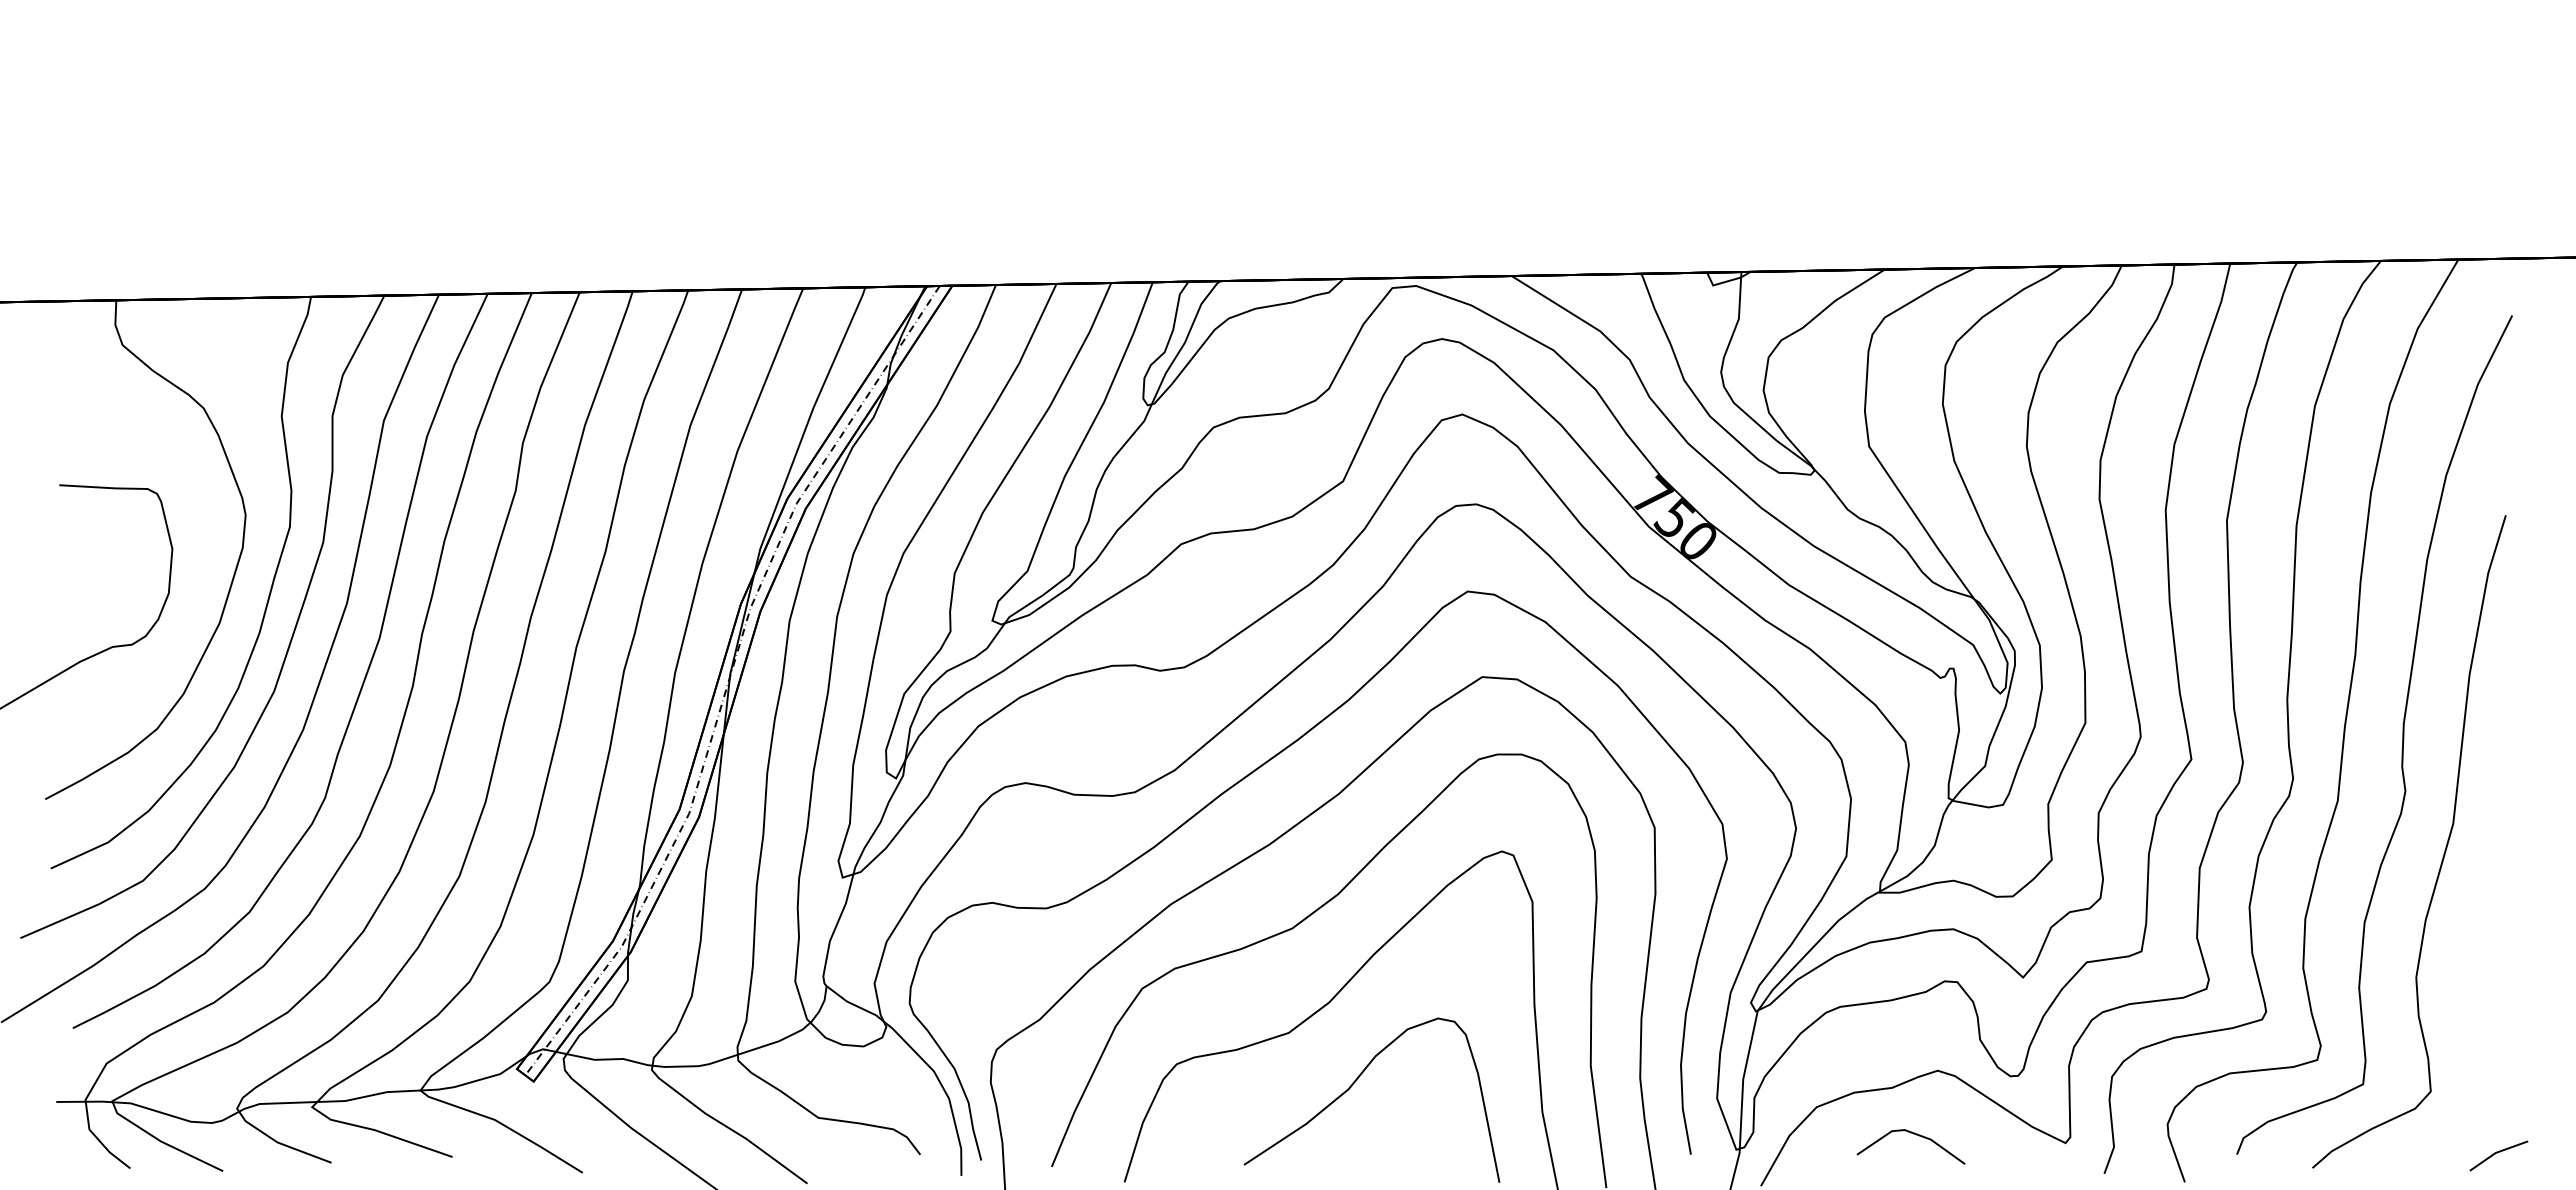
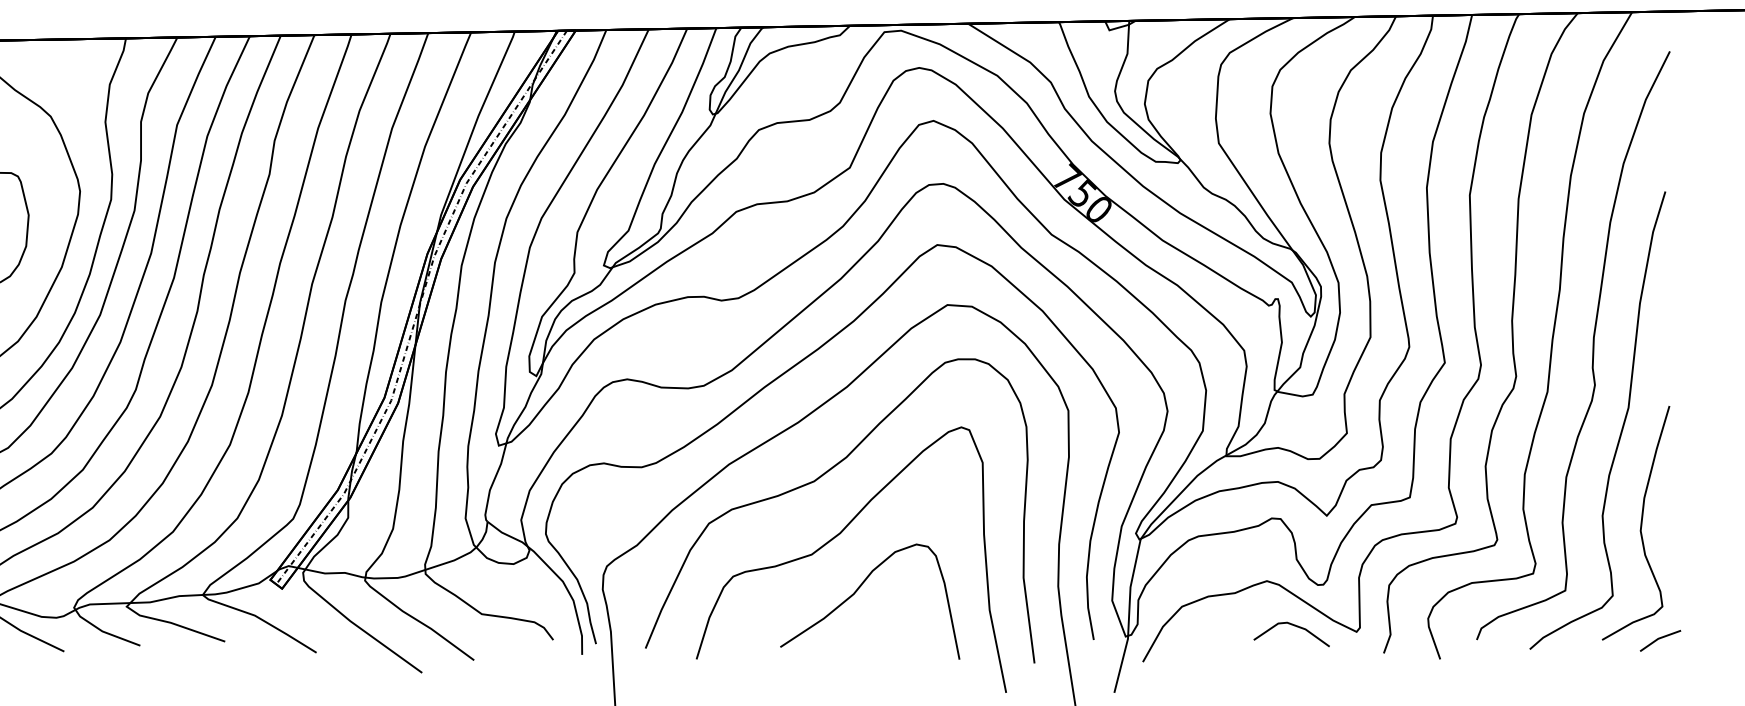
curve: (2470, 988) -> (1640, 523), added
line: (1913, 1134) -> (1293, 625), moved

